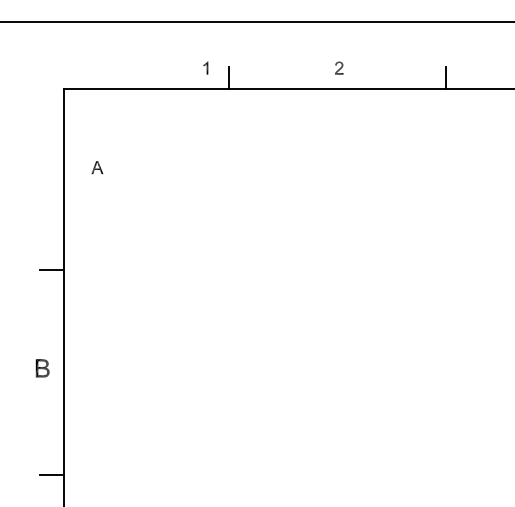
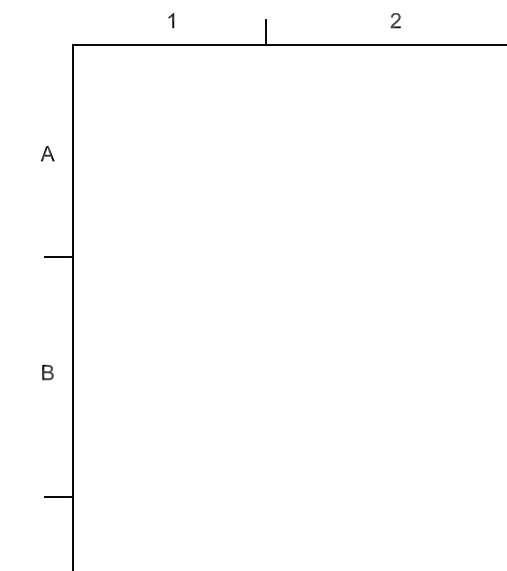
part: (205, 67) -> (170, 19), moved
part: (97, 167) -> (47, 153), moved
part: (42, 367) -> (47, 371), size x0.71

